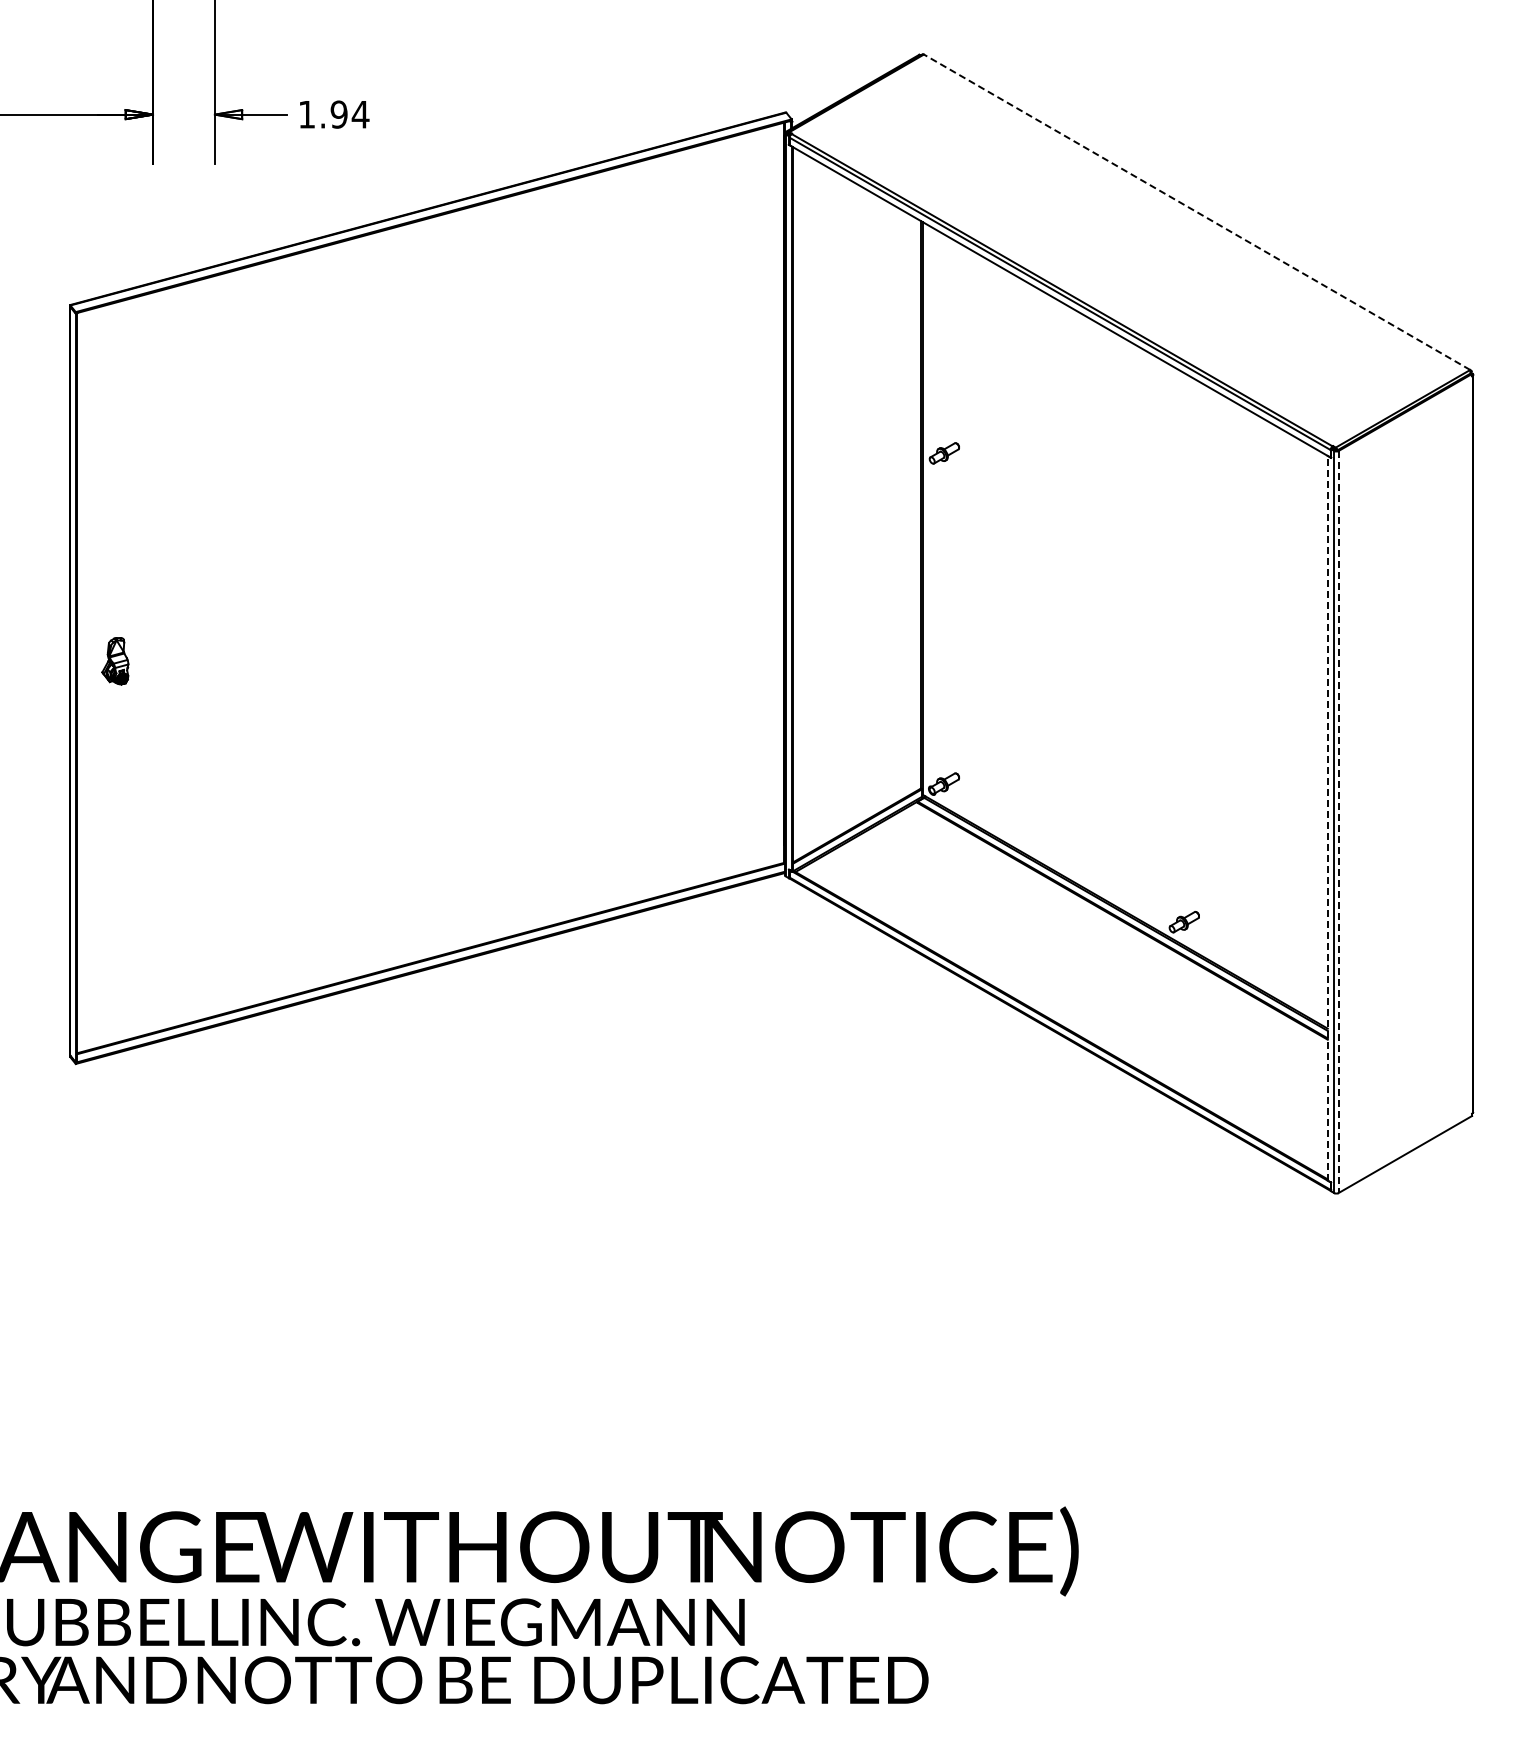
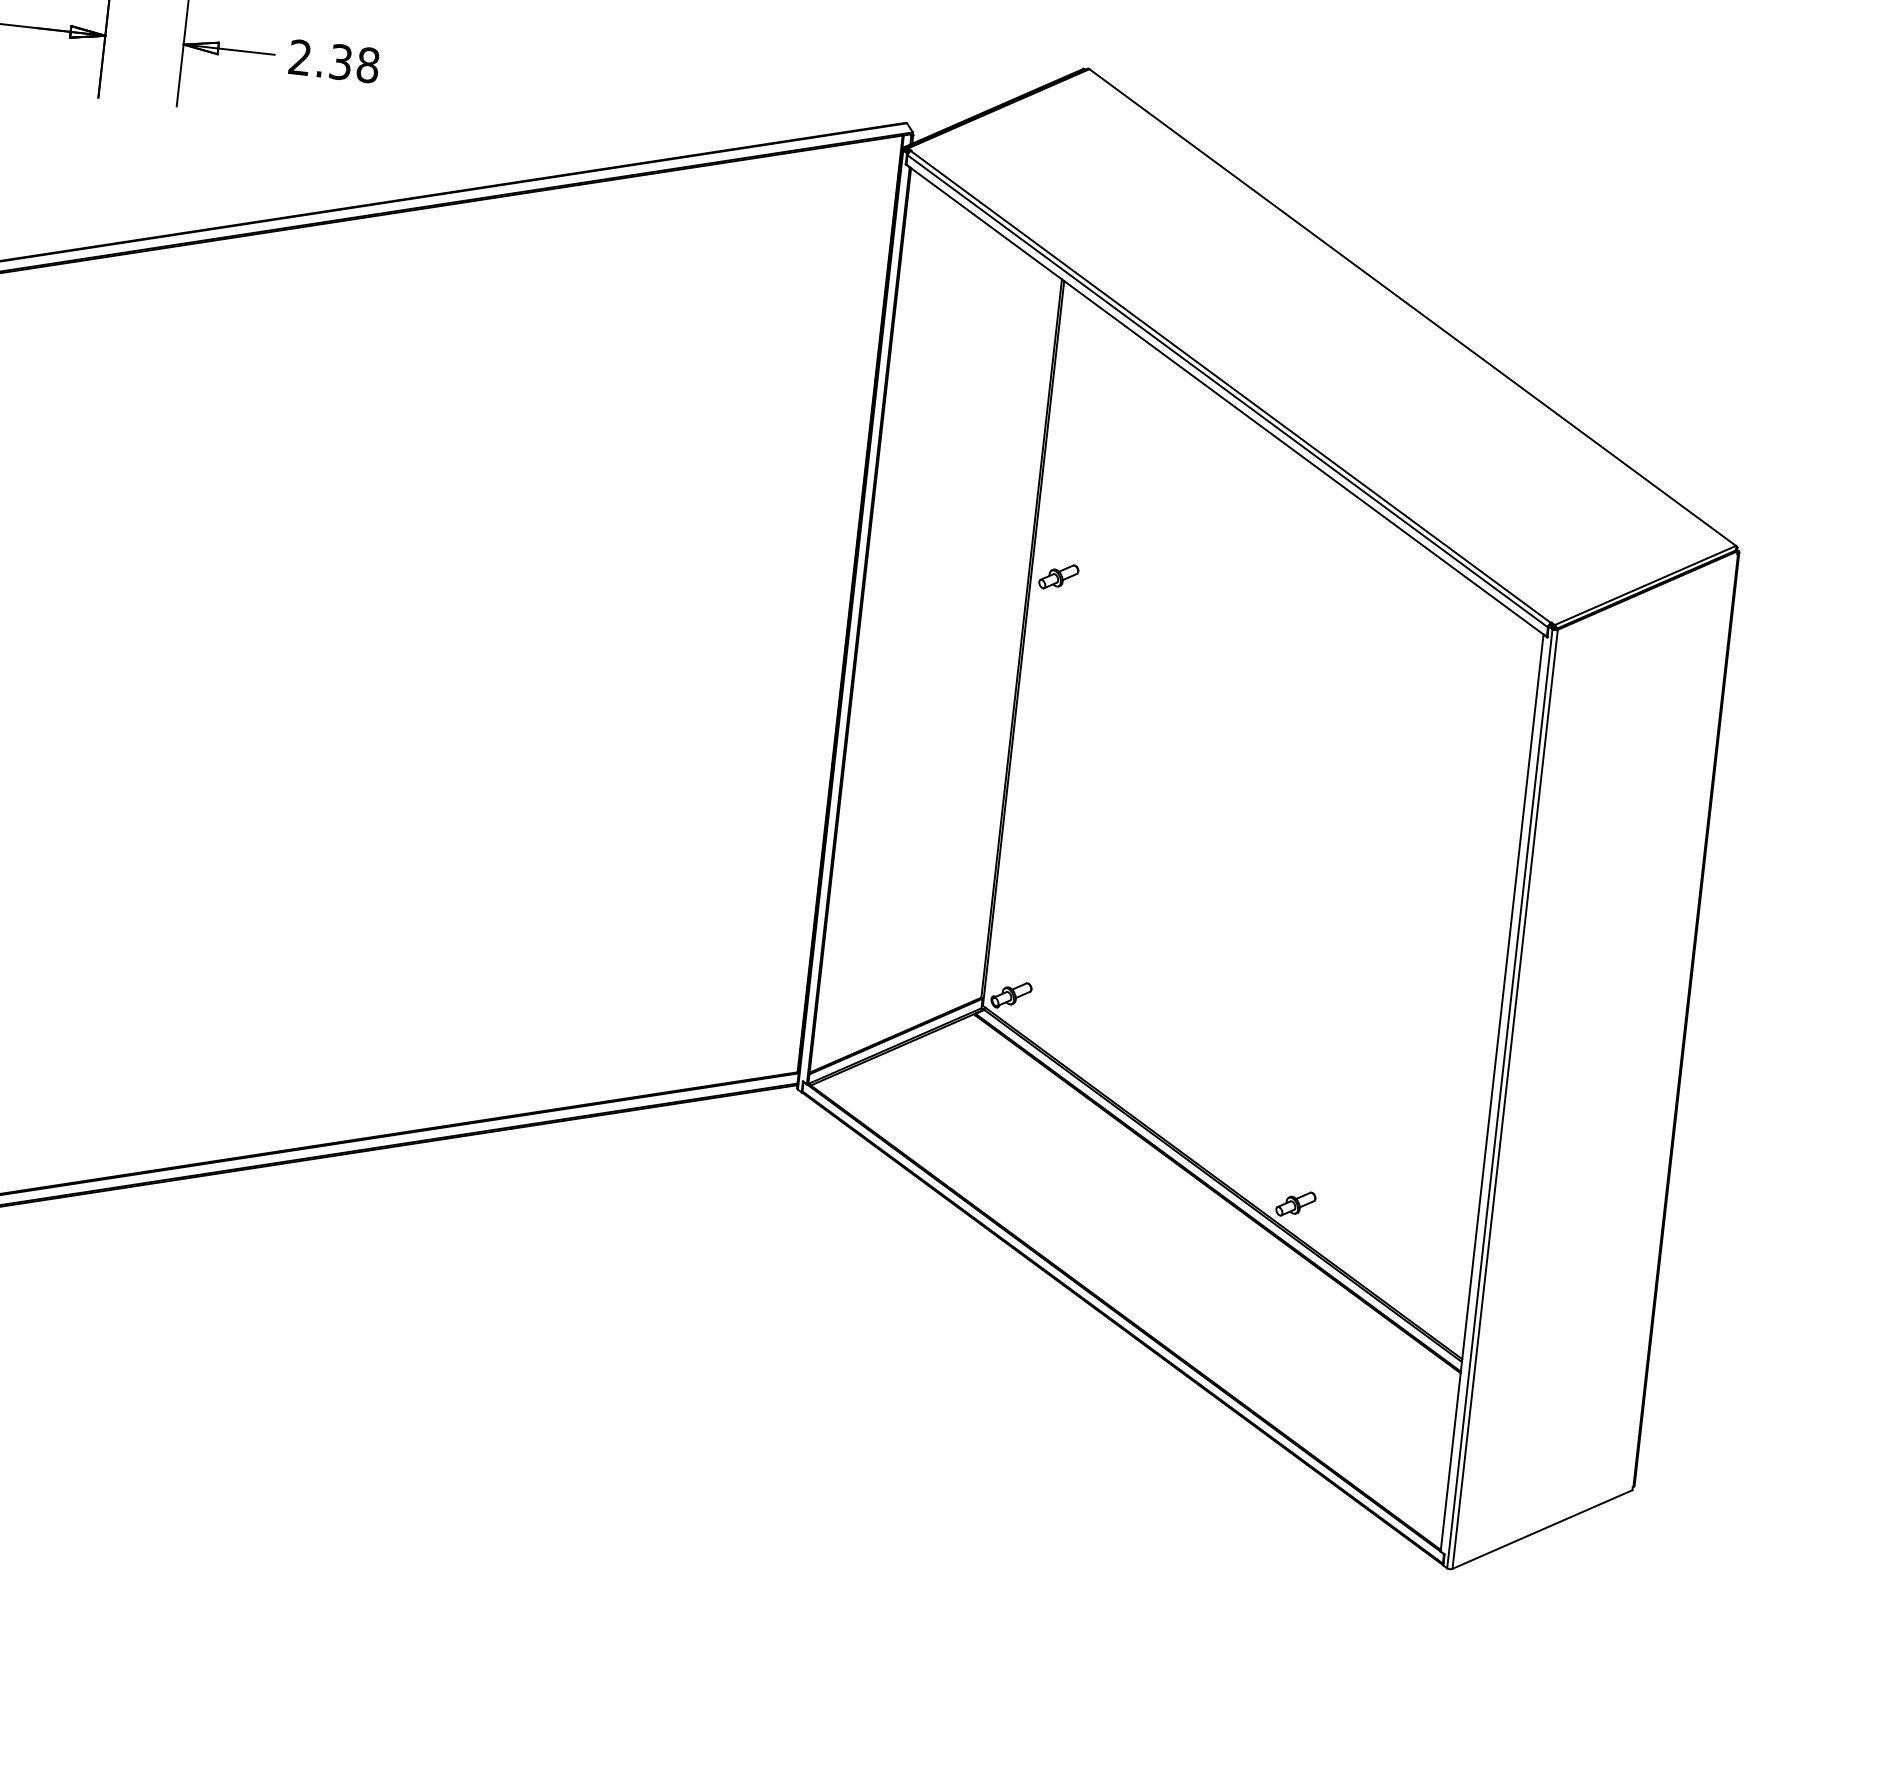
text: (333, 114) -> (333, 61), 1.94 -> 2.38
line: (1196, 212) -> (1411, 307), dashed -> solid
line: (1327, 817) -> (1491, 1091), dashed -> solid
line: (1338, 822) -> (1505, 1099), dashed -> solid

